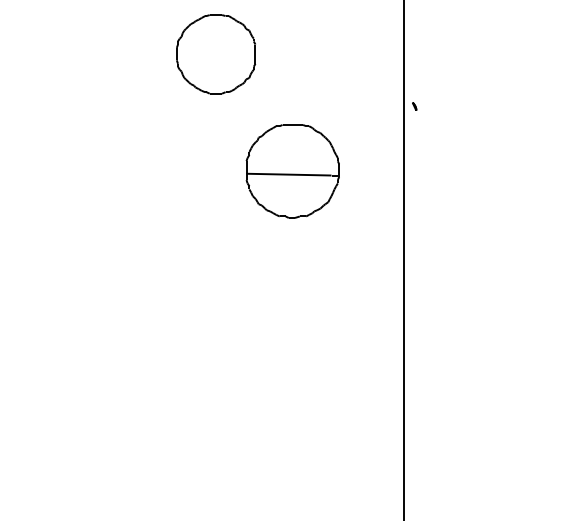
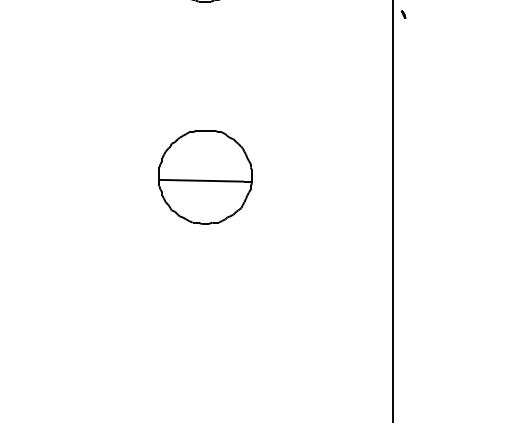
part: (292, 171) -> (205, 177), moved

